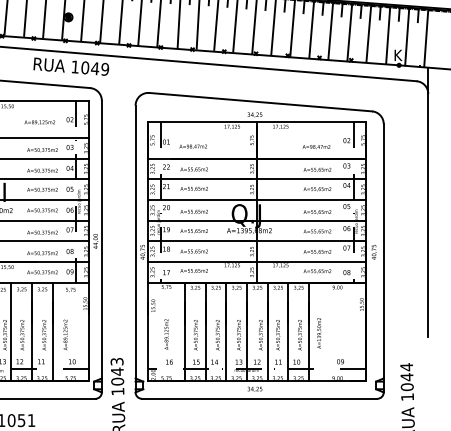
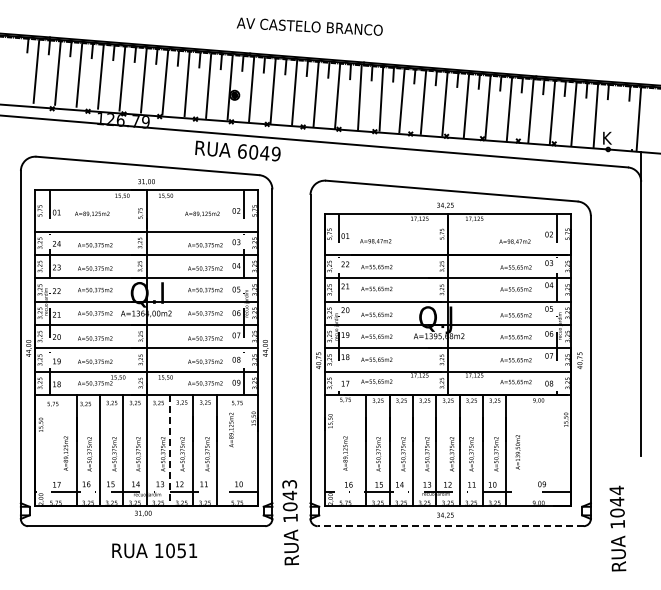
line: (407, 37) -> (617, 117), removed
text: (75, 67) -> (242, 151), 1049 -> 6049
line: (11, 331) -> (170, 450), solid -> dashed
text: (65, 334) -> (231, 429), moved
line: (259, 399) -> (450, 526), solid -> dashed

